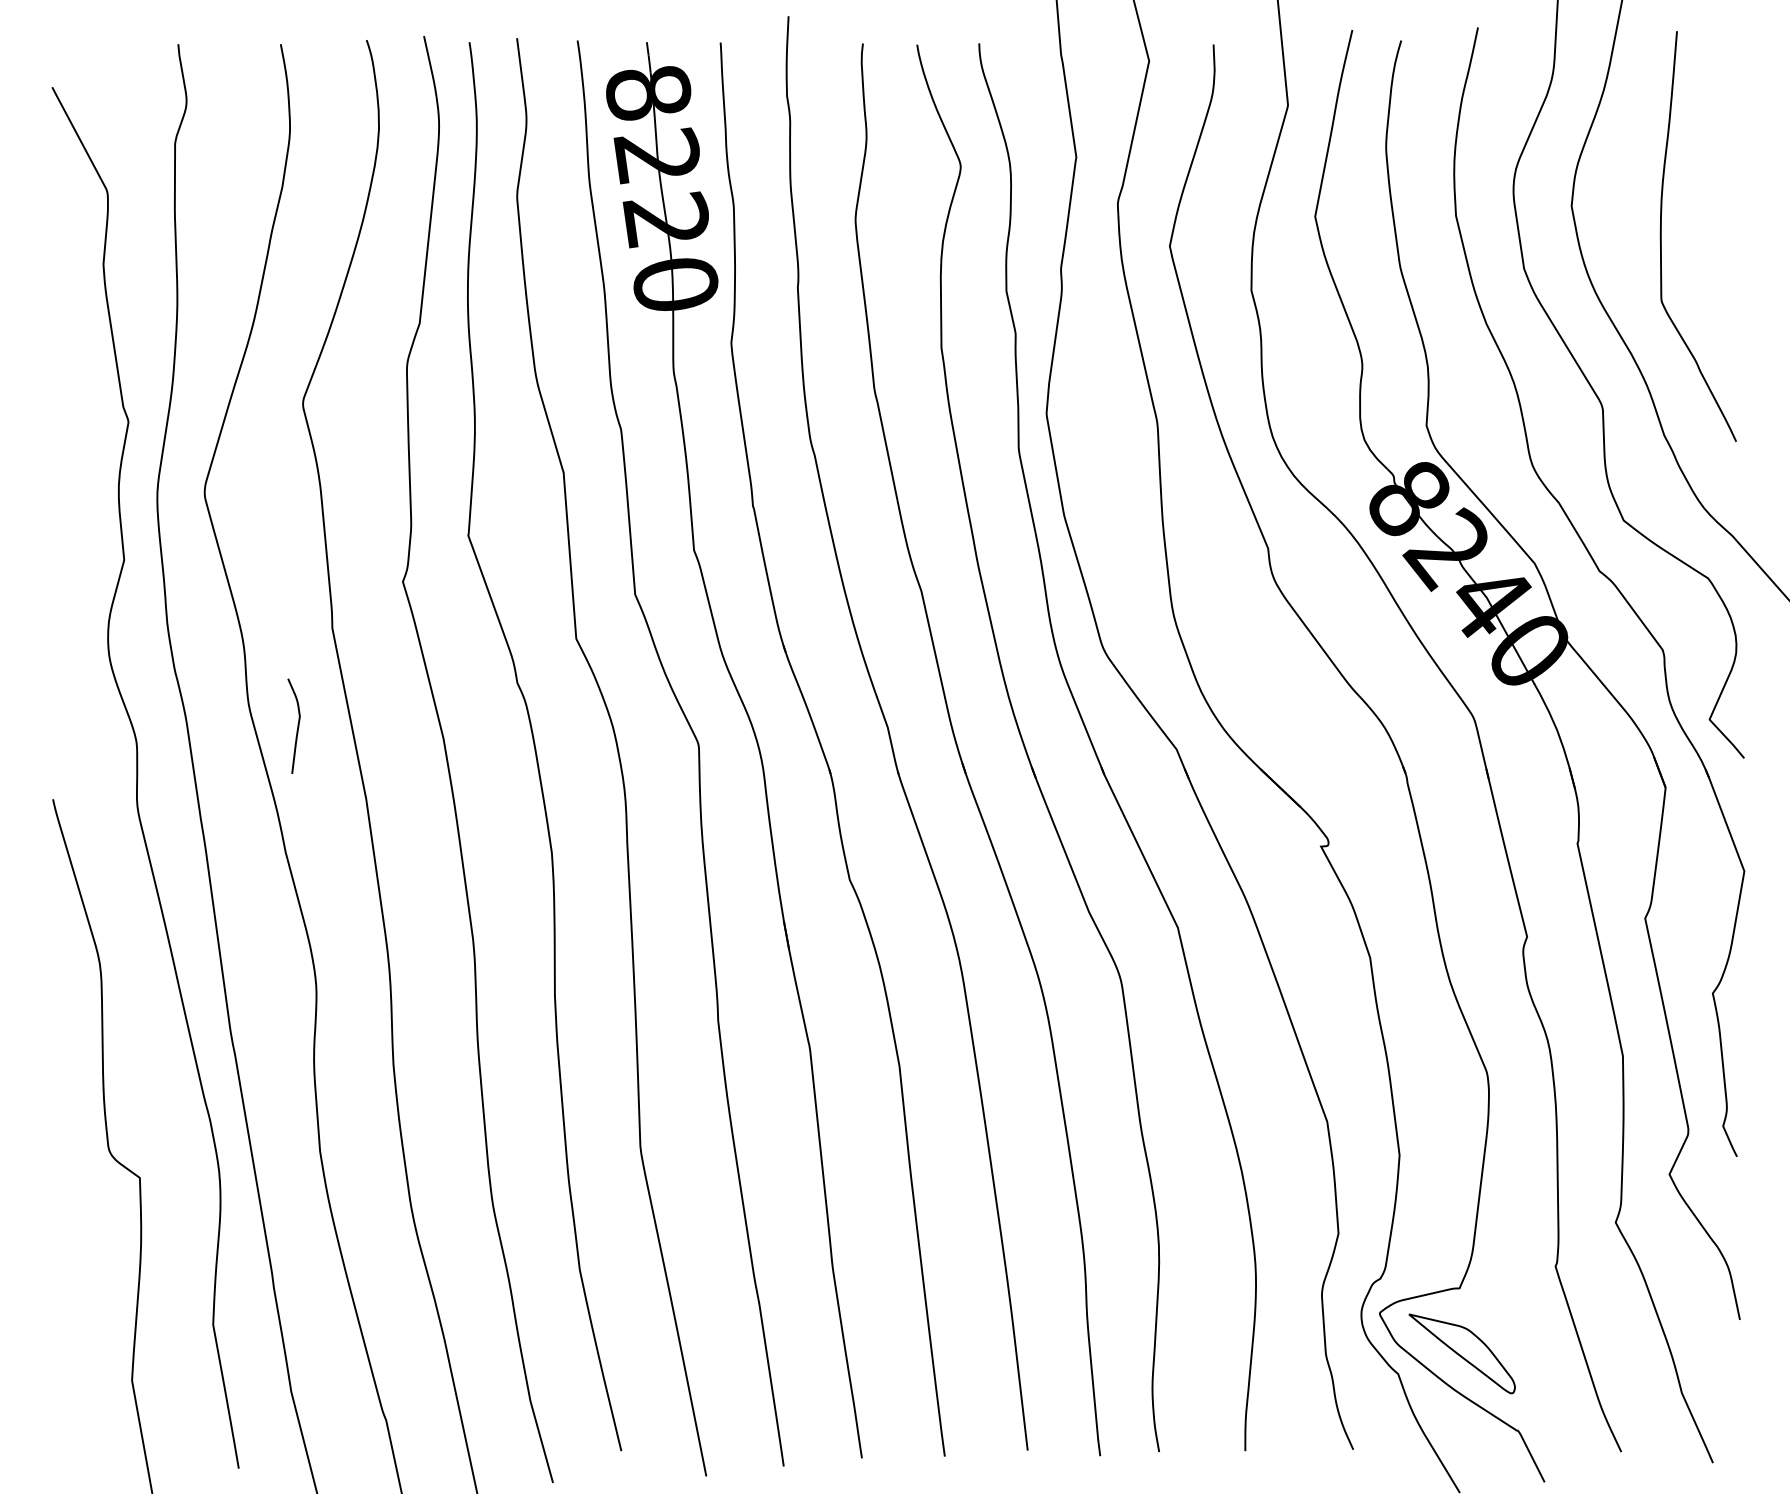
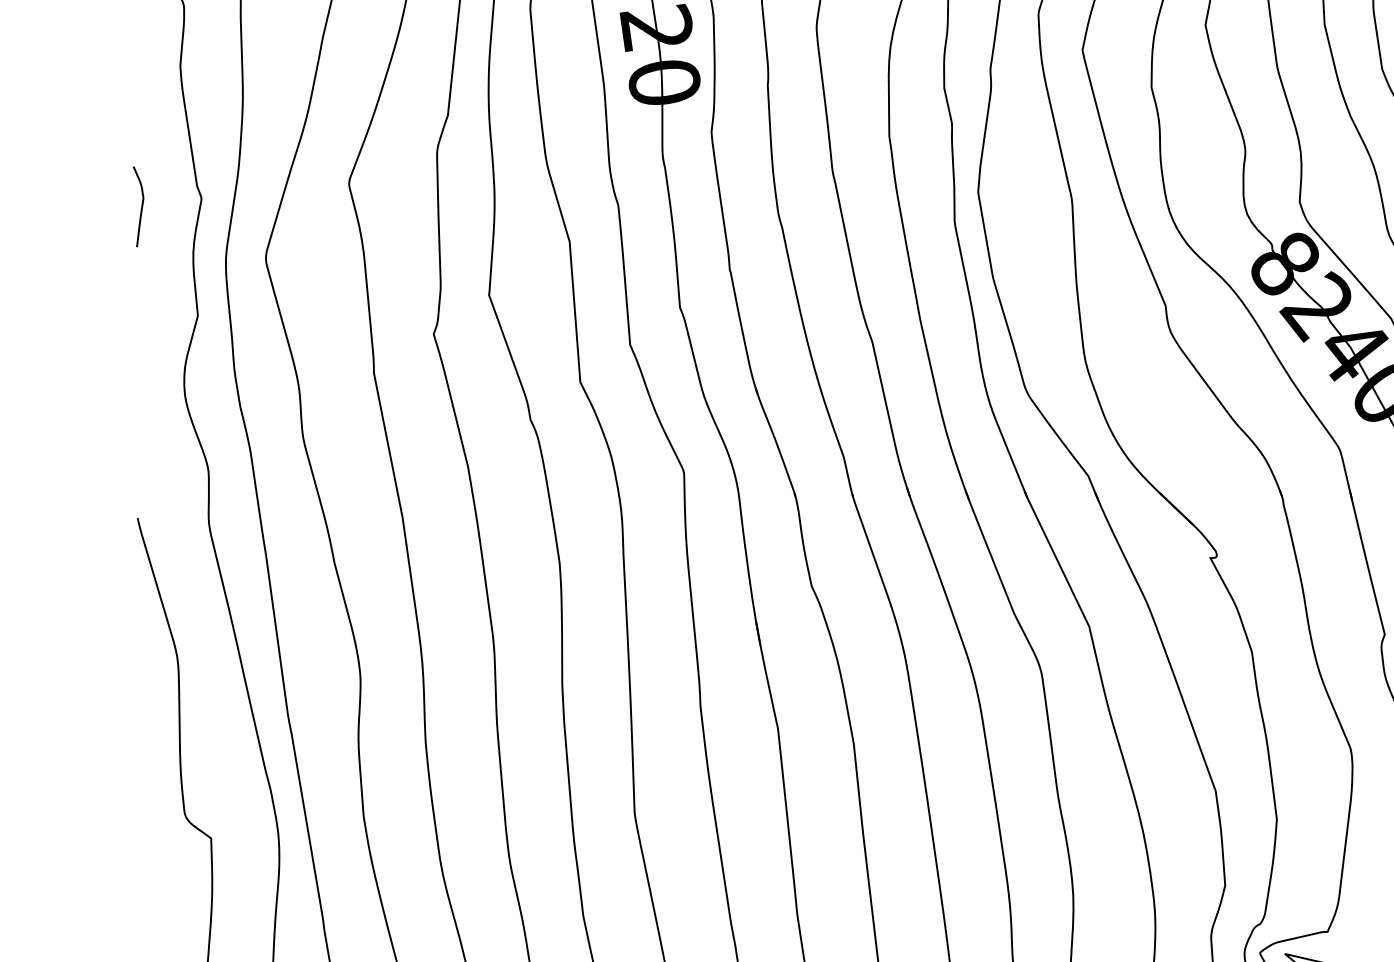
curve: (297, 725) -> (141, 206), moved

